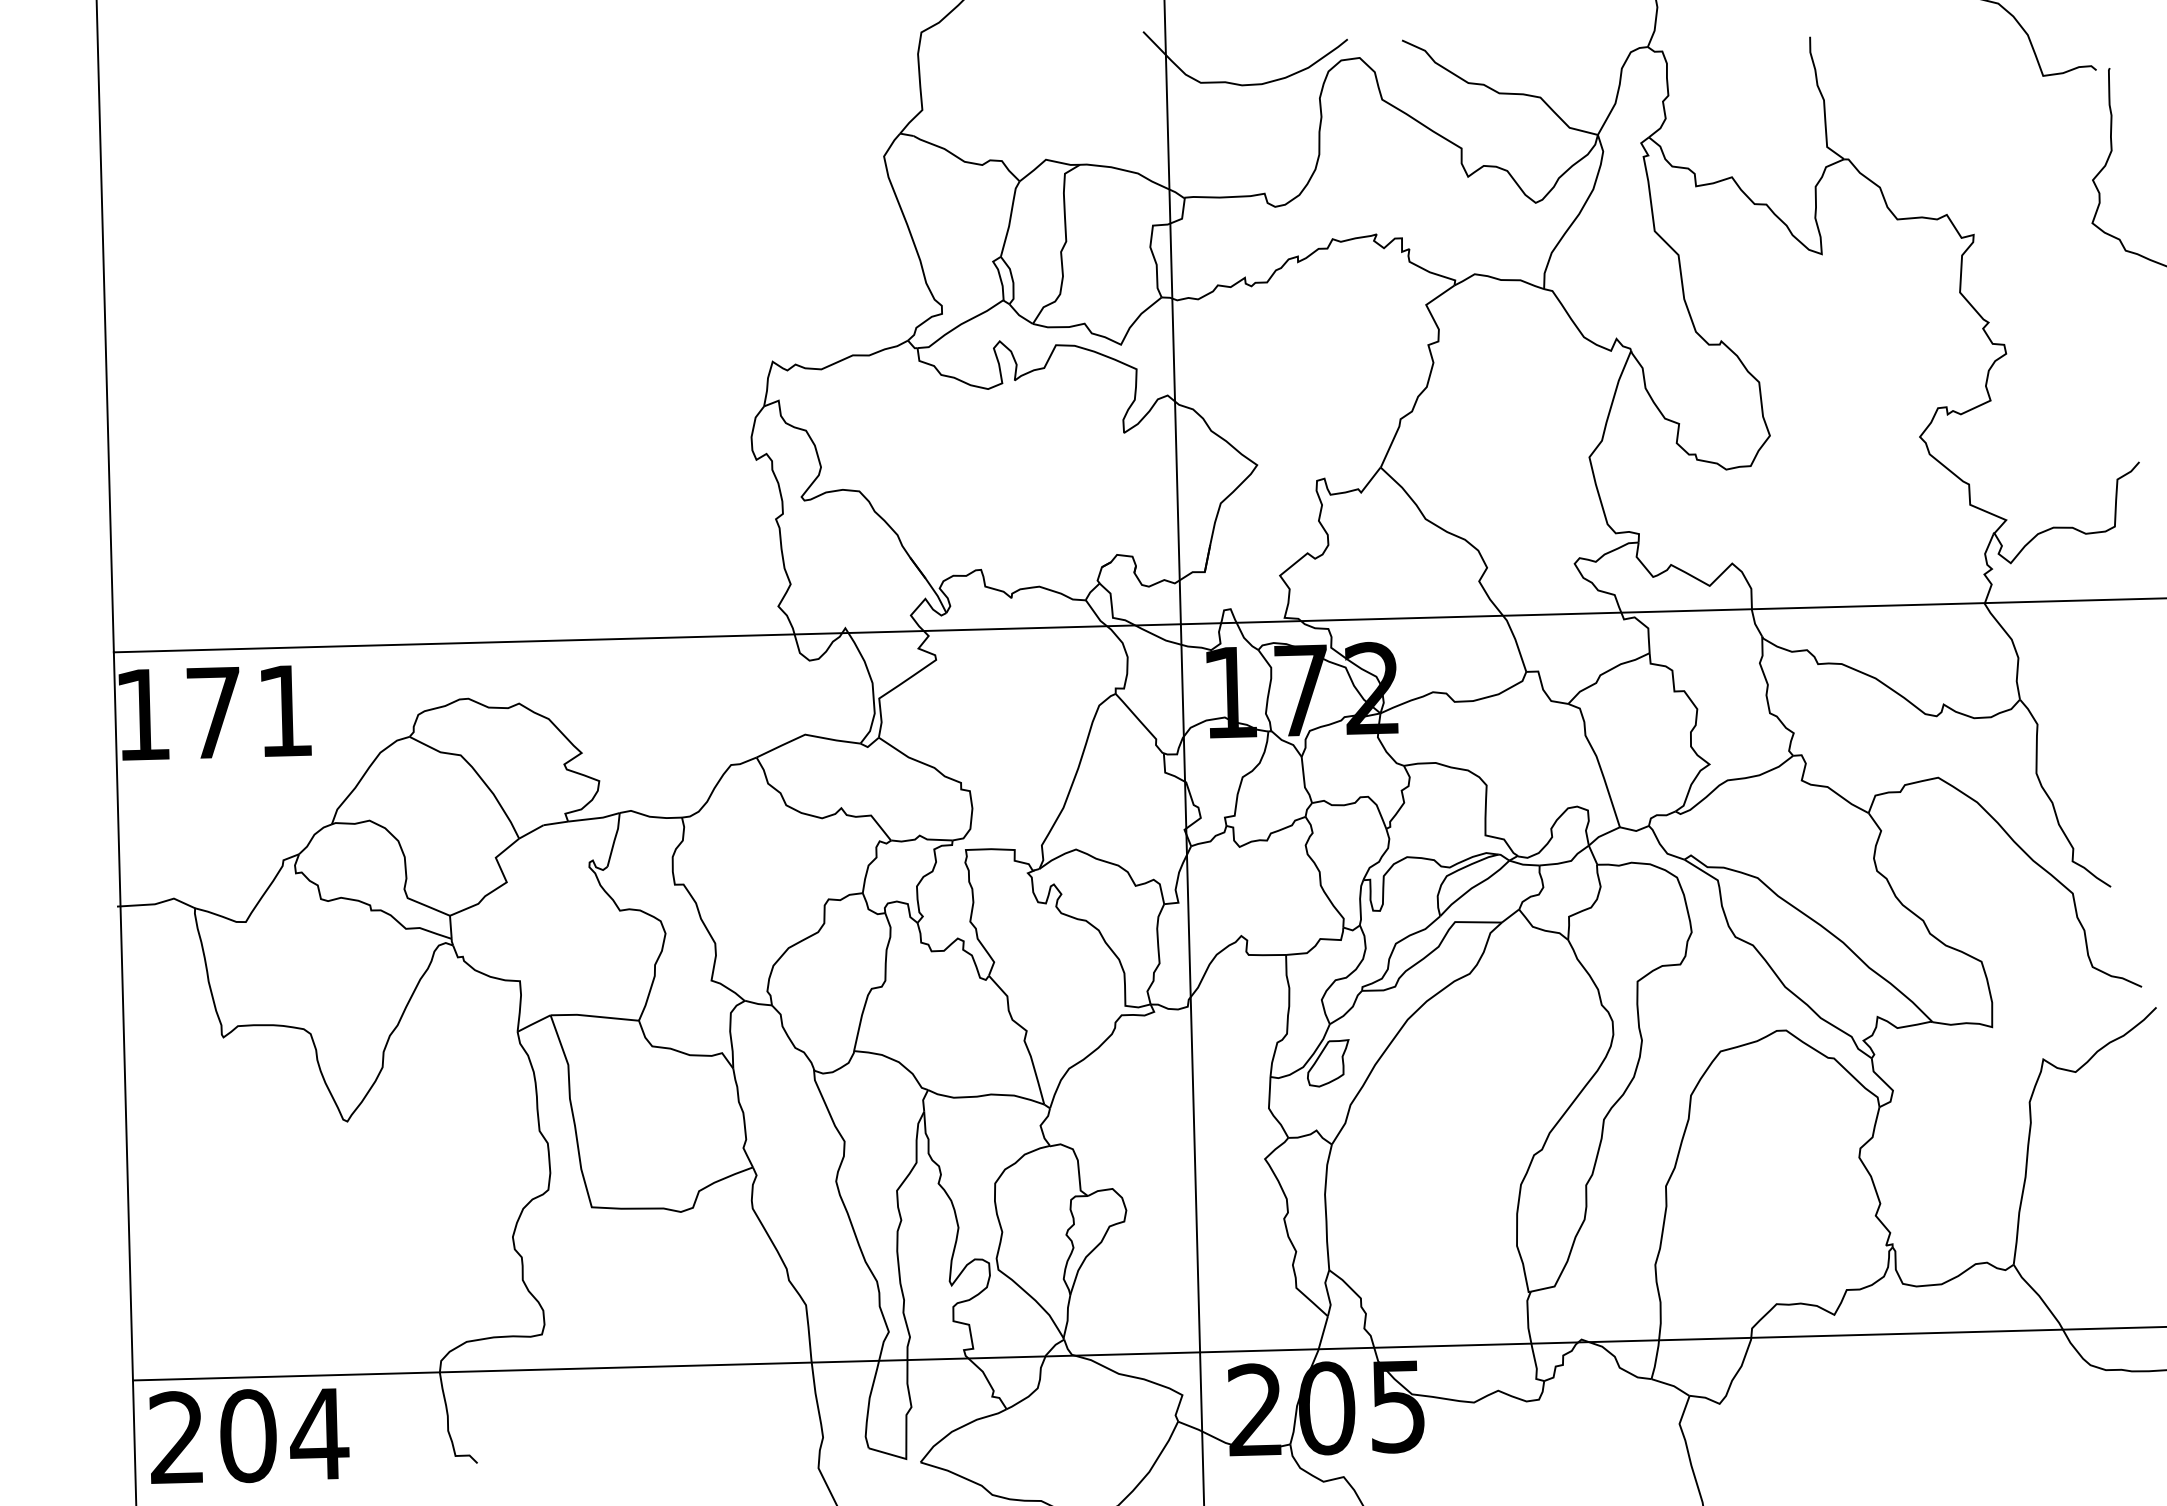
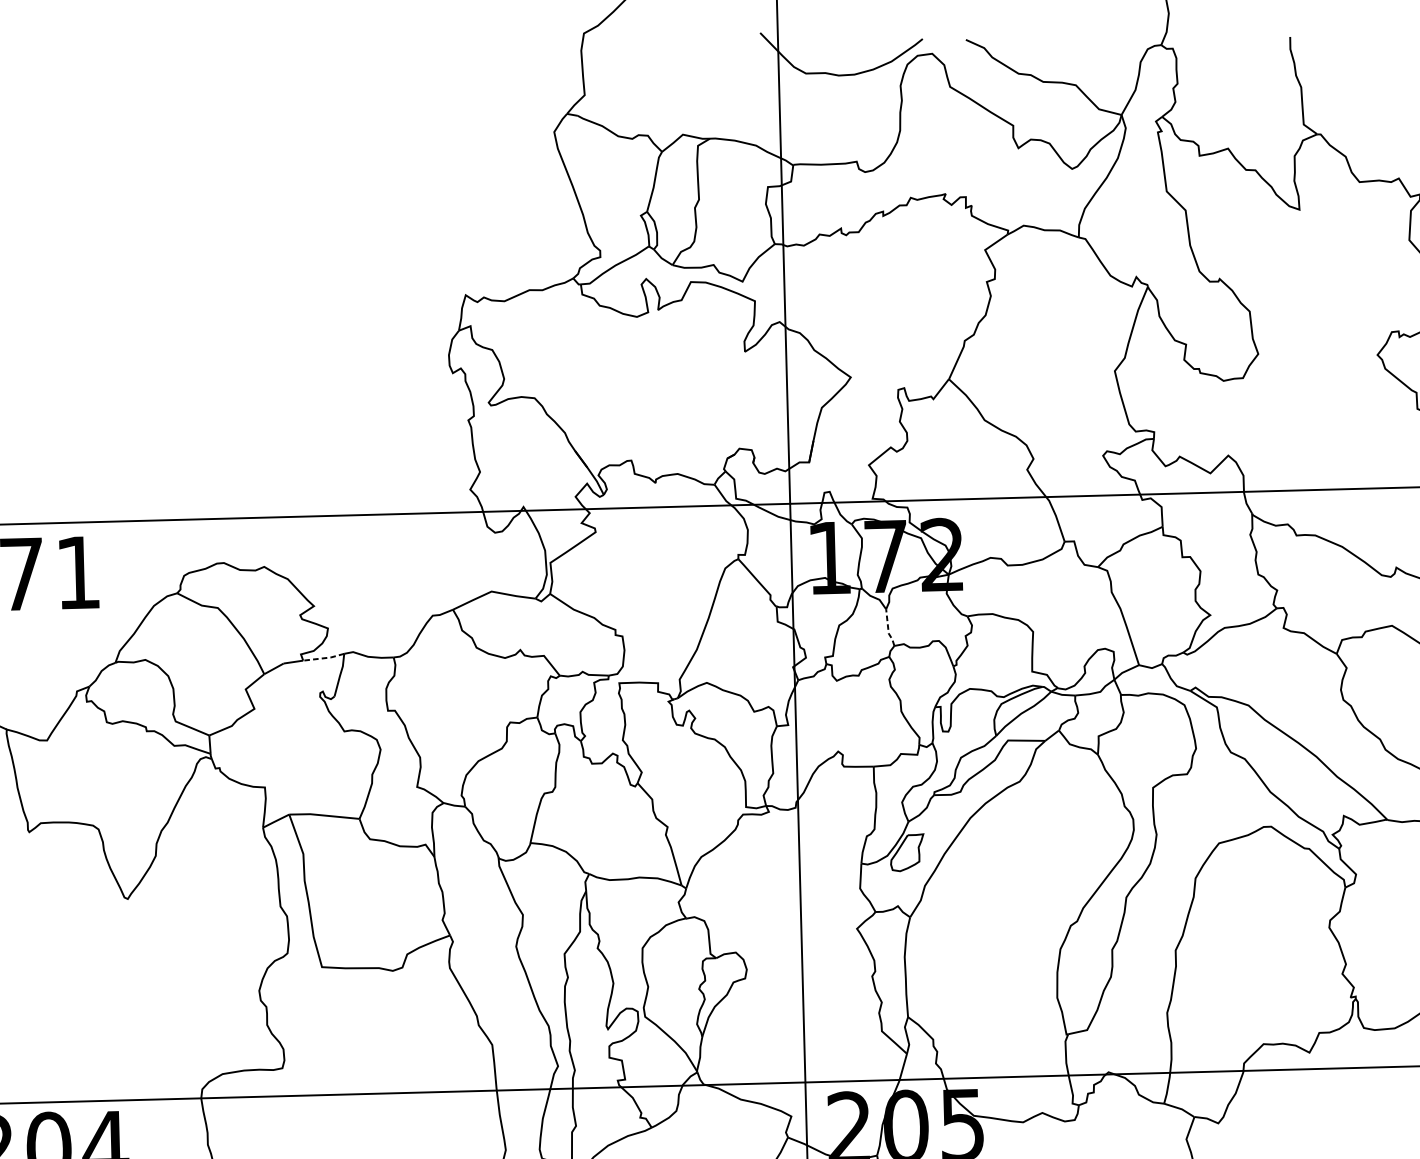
line: (1304, 781) -> (888, 628), solid -> dashed
line: (594, 818) -> (324, 658), solid -> dashed

